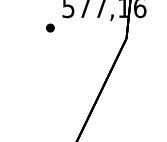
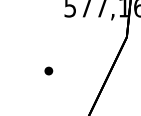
part: (50, 27) -> (48, 70), moved

